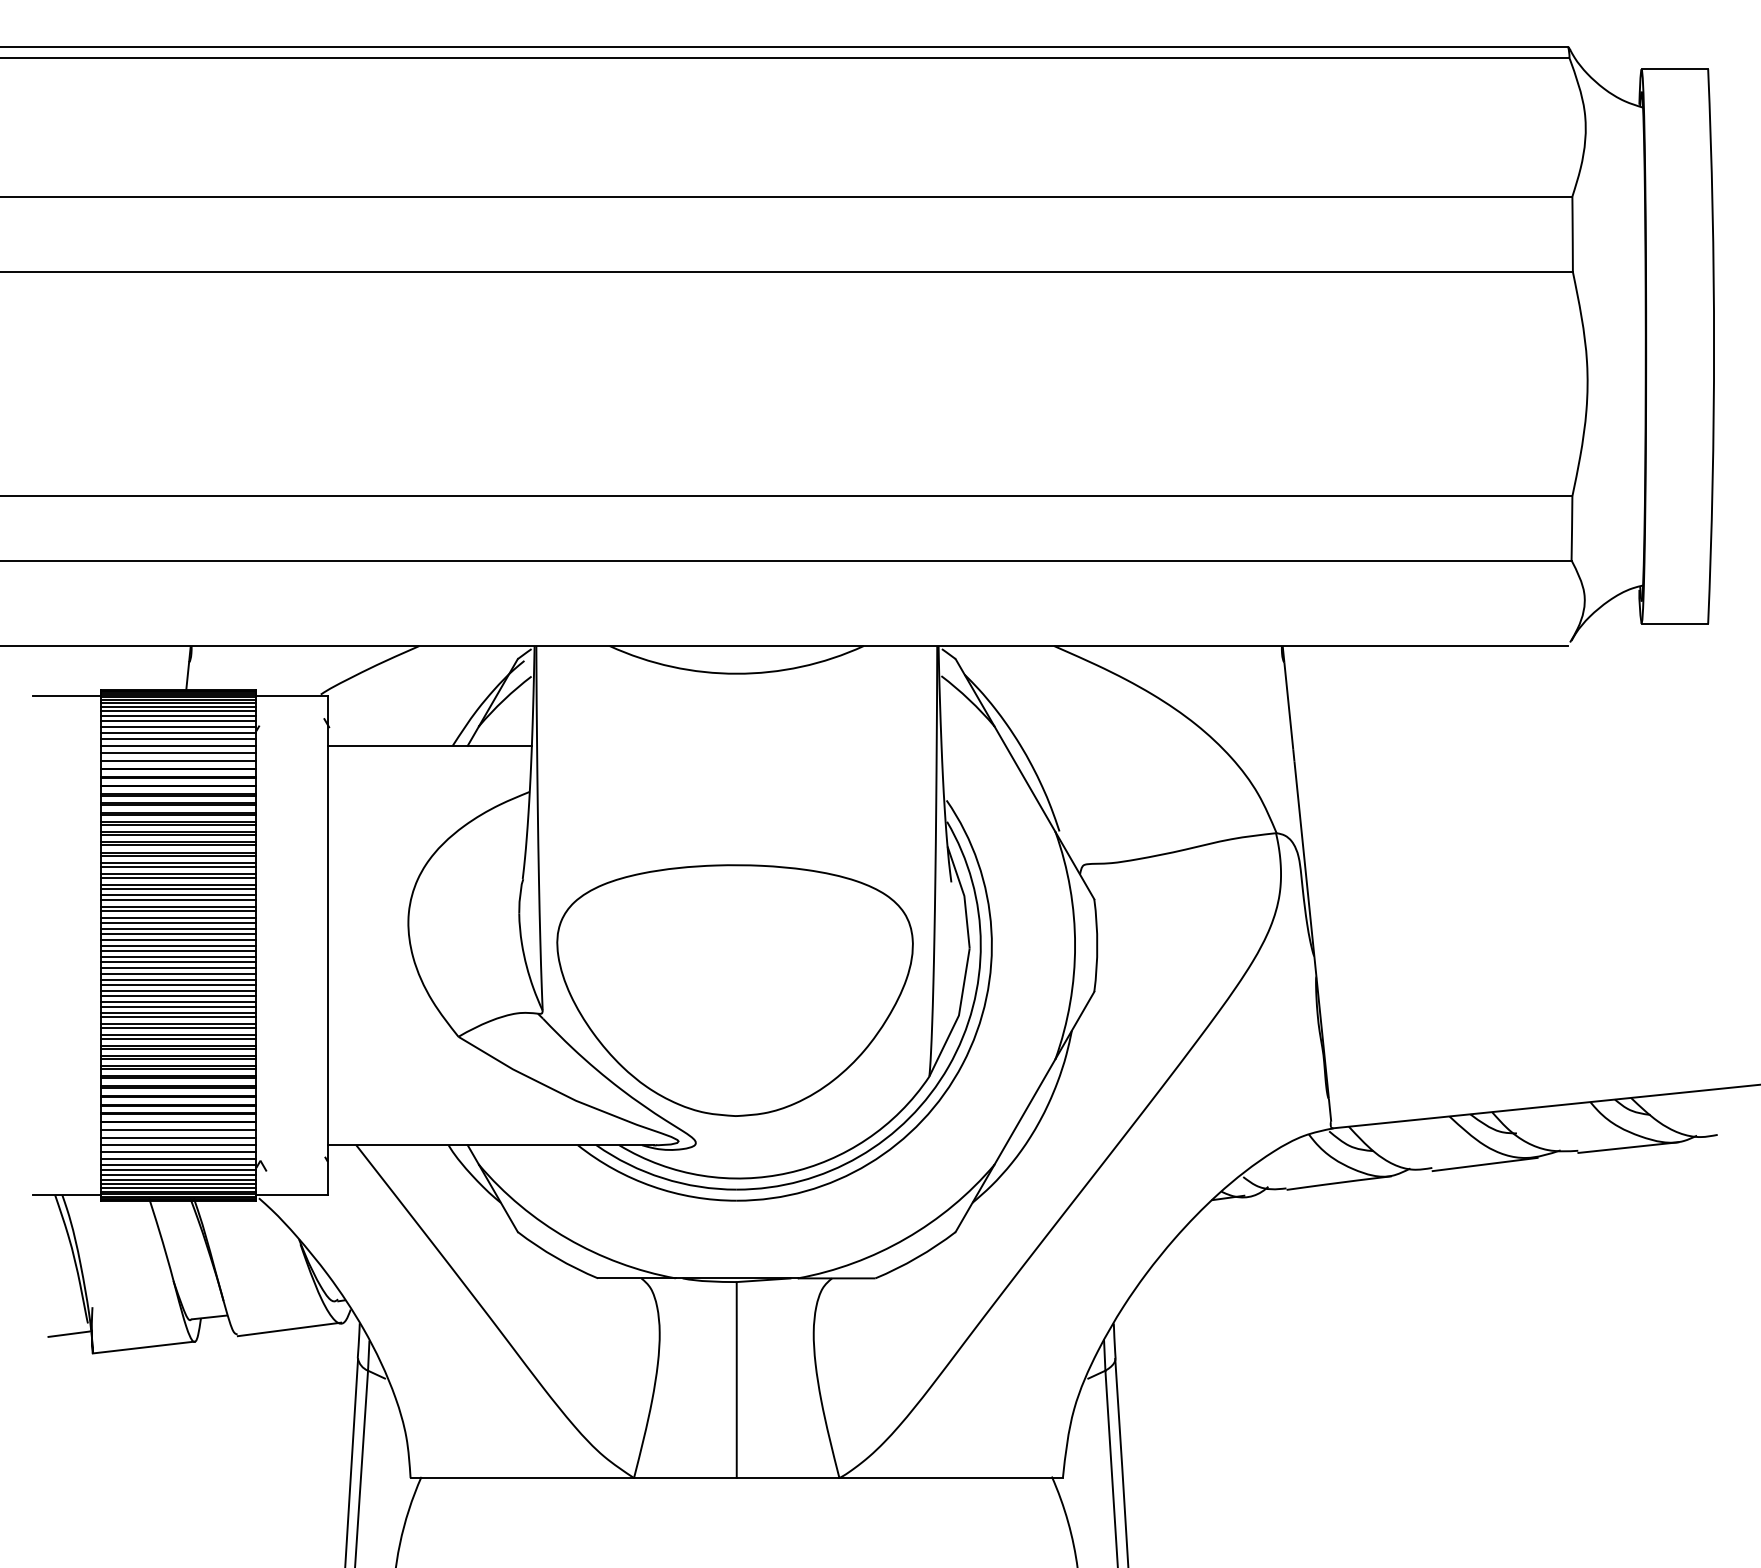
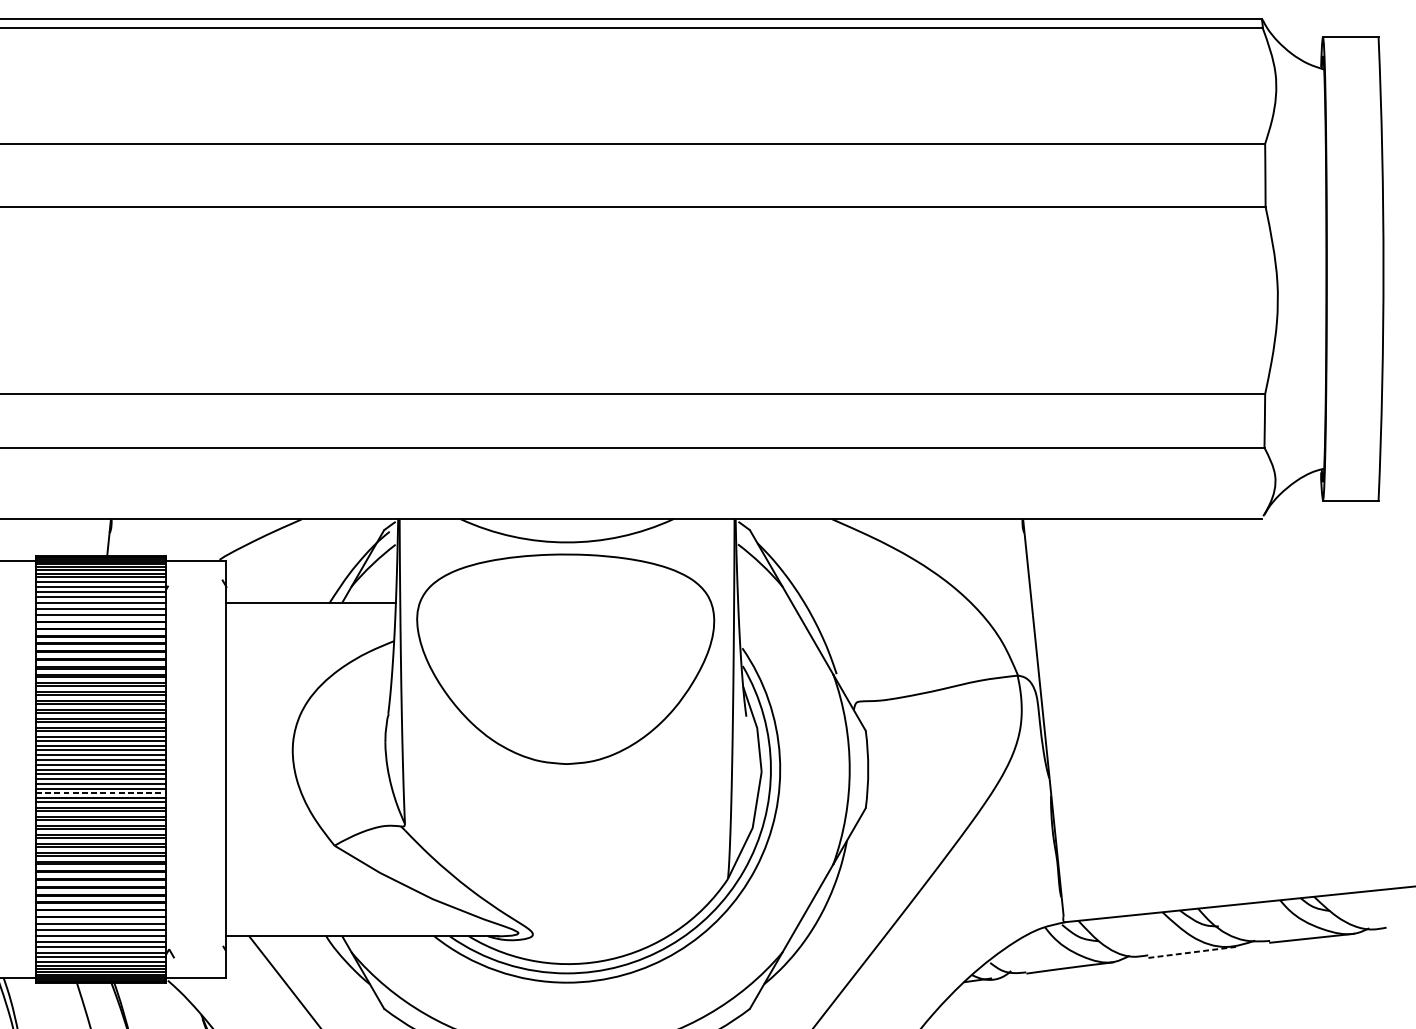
line: (178, 973) -> (100, 792), solid -> dashed
part: (734, 990) -> (565, 659), moved
line: (1485, 1164) -> (1192, 952), solid -> dashed

